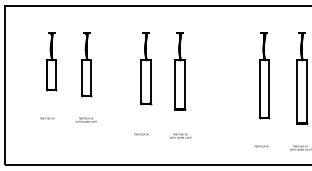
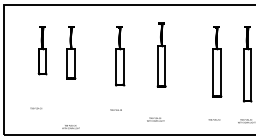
part: (180, 71) -> (161, 55), moved
text: (47, 118) -> (36, 108), moved
text: (85, 119) -> (70, 126), moved
text: (180, 135) -> (155, 119), moved

